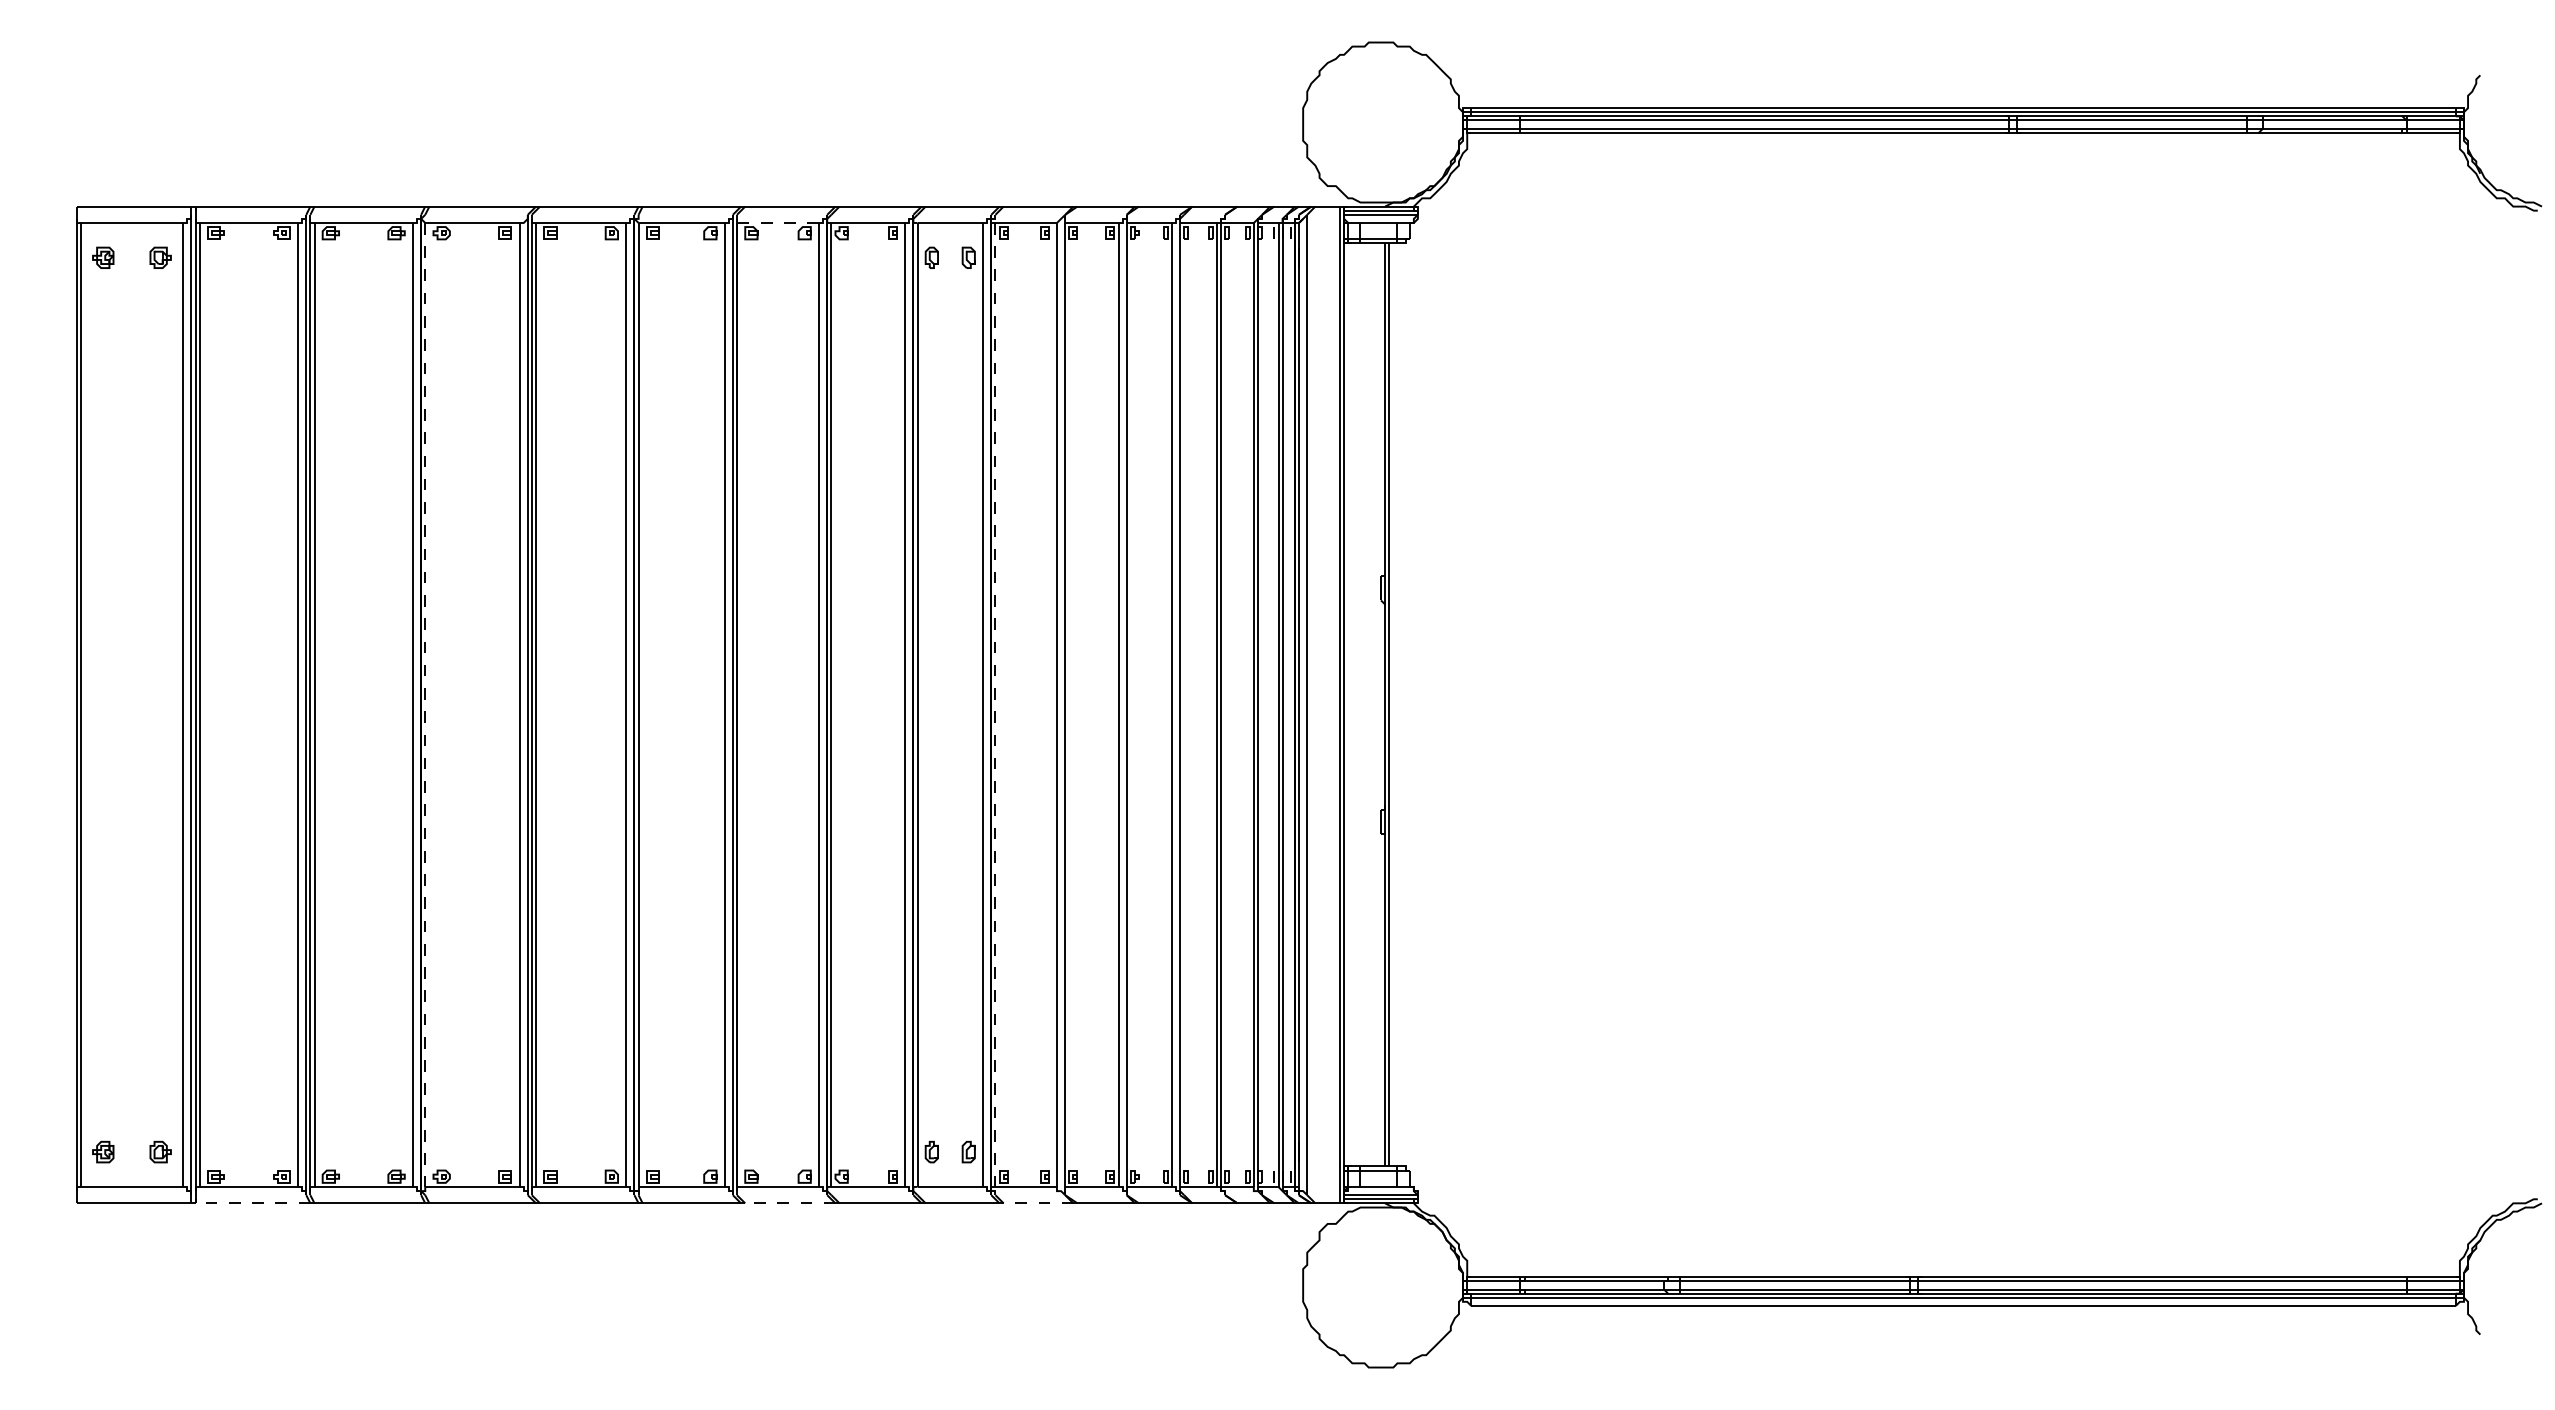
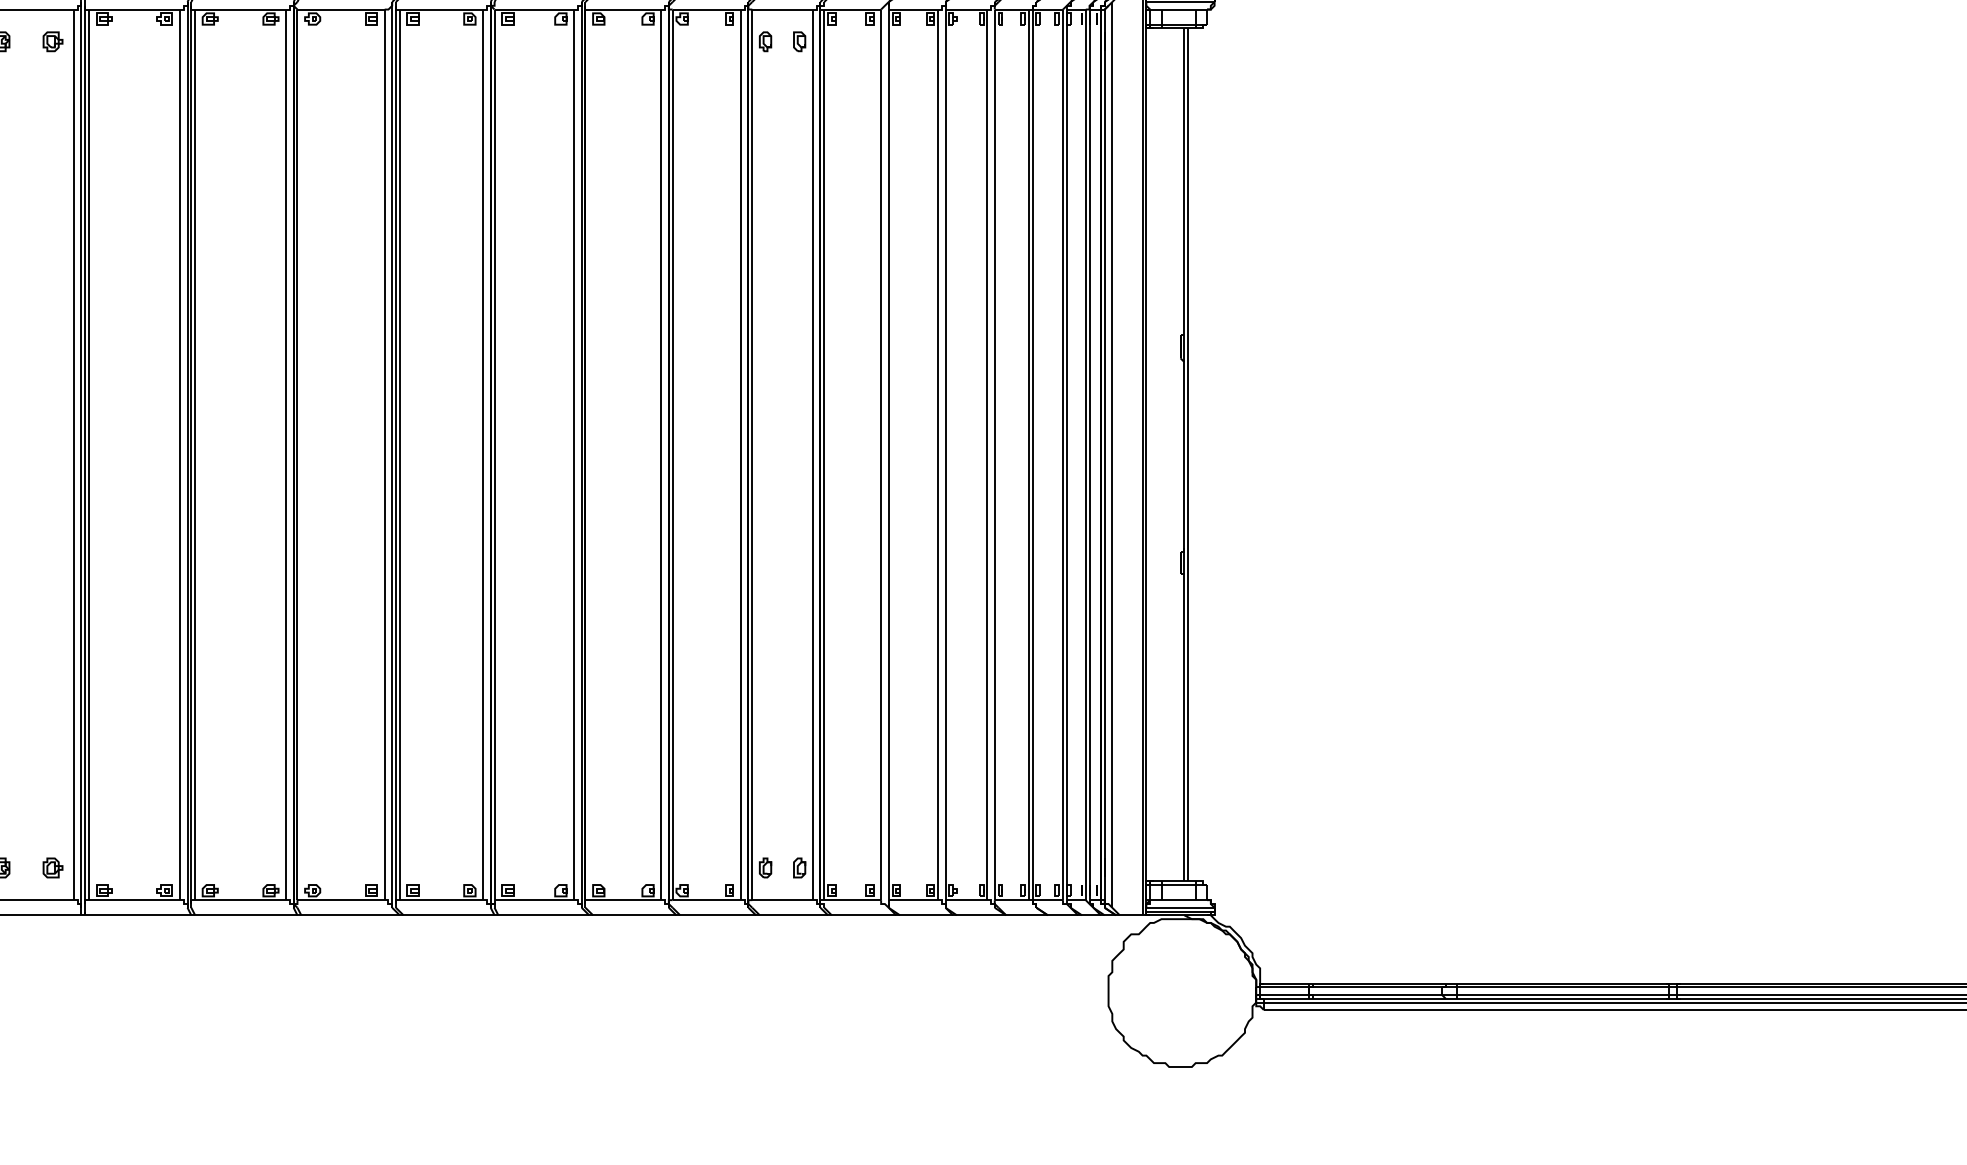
line: (777, 222) -> (622, 9), dashed -> solid
line: (425, 704) -> (297, 454), dashed -> solid
line: (995, 704) -> (824, 454), dashed -> solid
line: (252, 1203) -> (137, 915), dashed -> solid
line: (789, 1203) -> (633, 915), dashed -> solid
line: (1038, 1203) -> (864, 915), dashed -> solid

